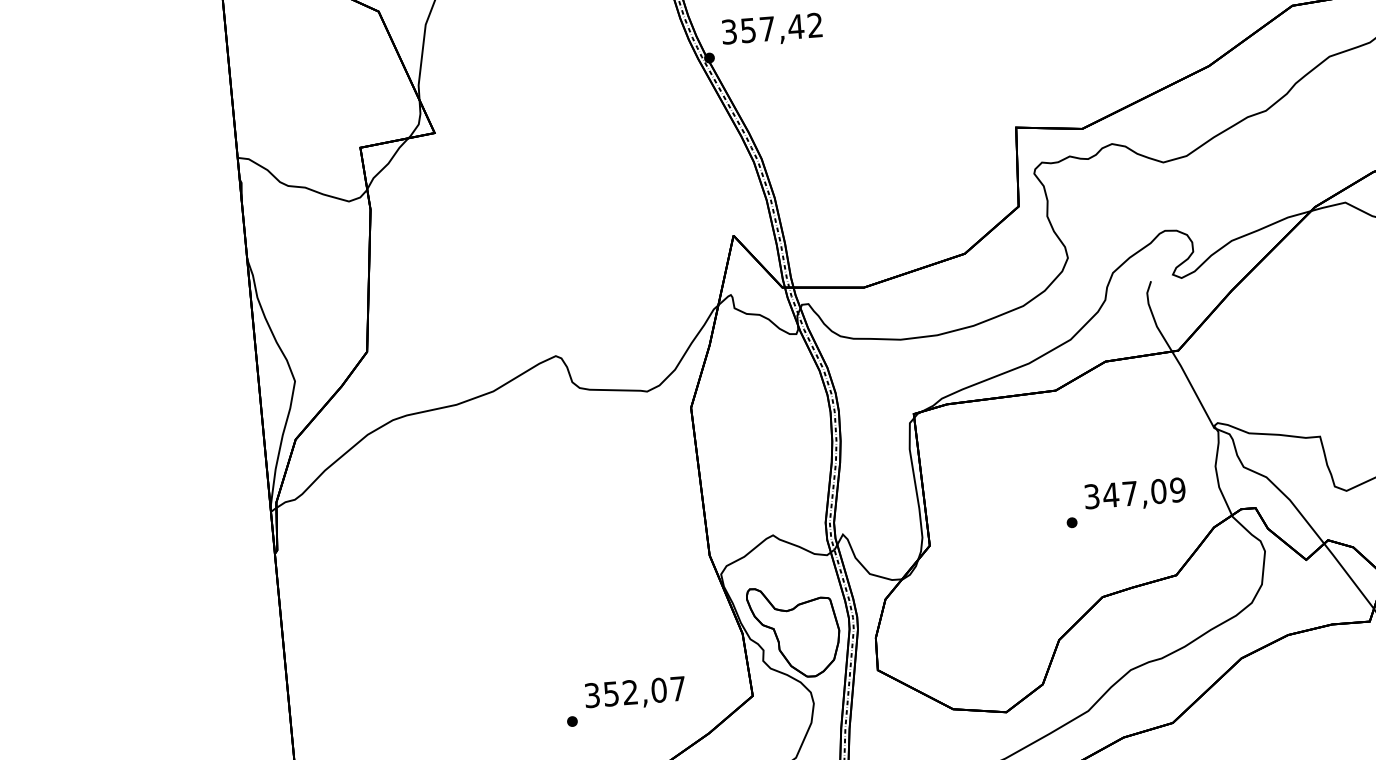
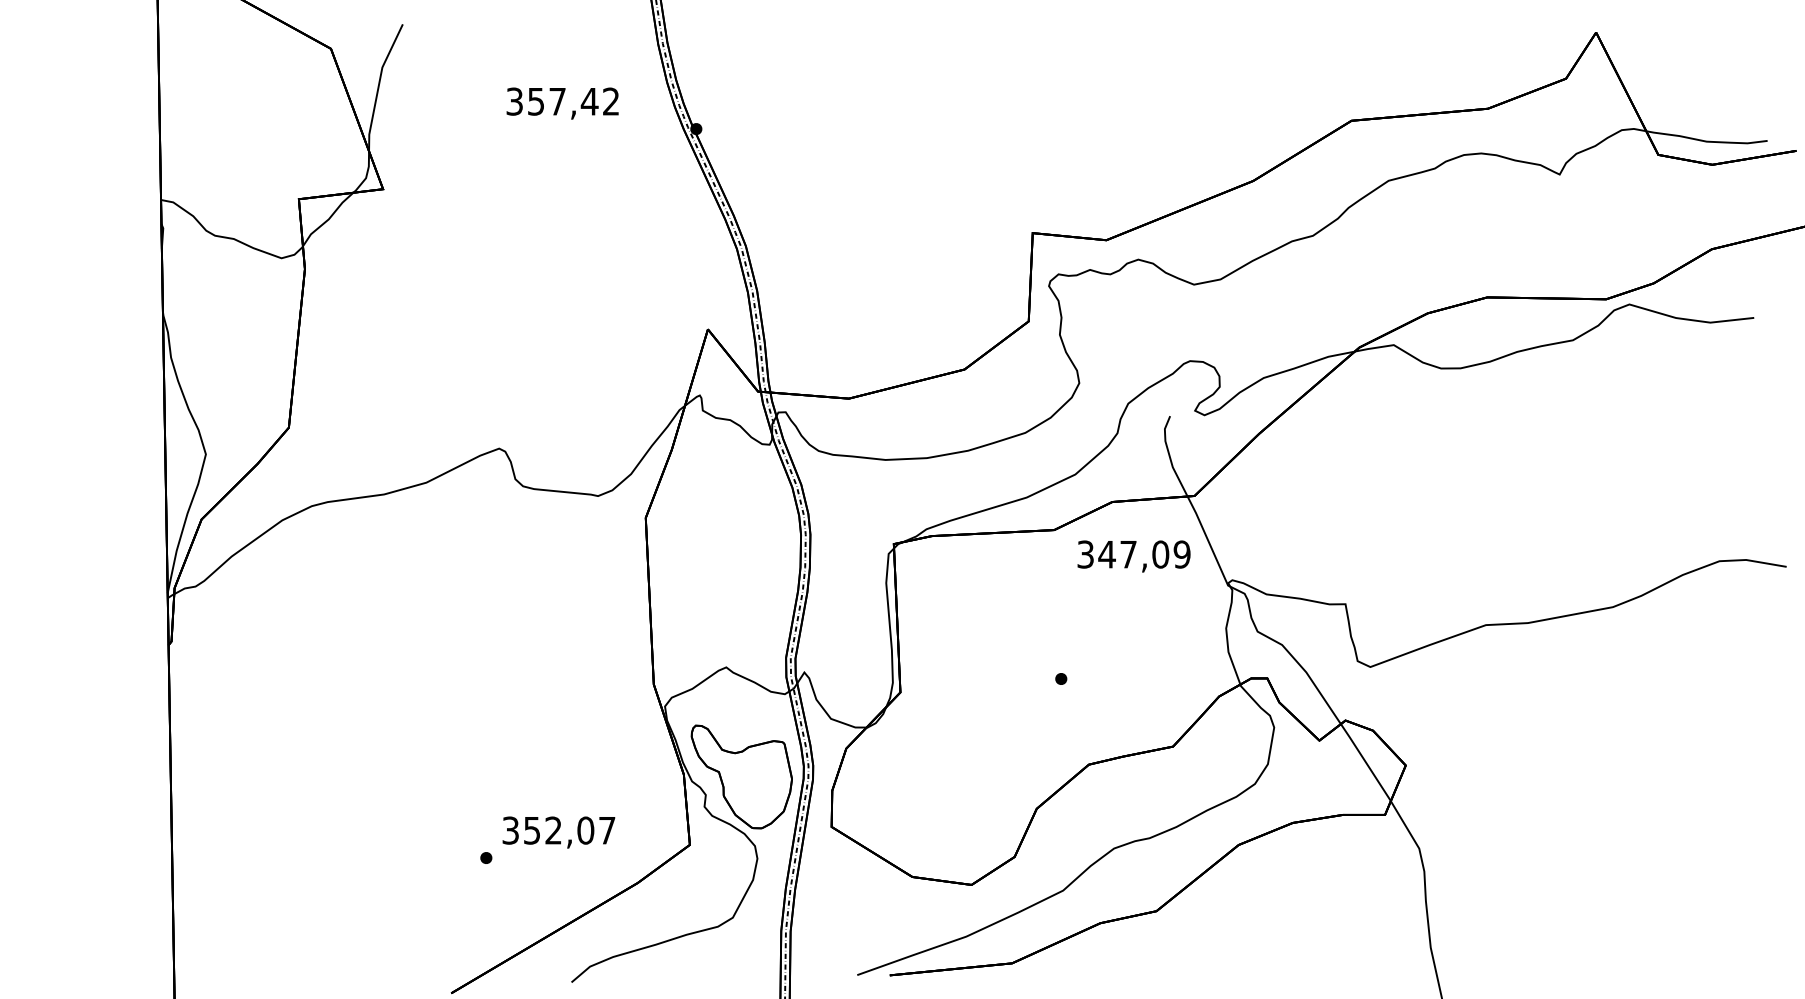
text: (771, 30) -> (562, 103), moved
text: (1134, 495) -> (1133, 556), moved

